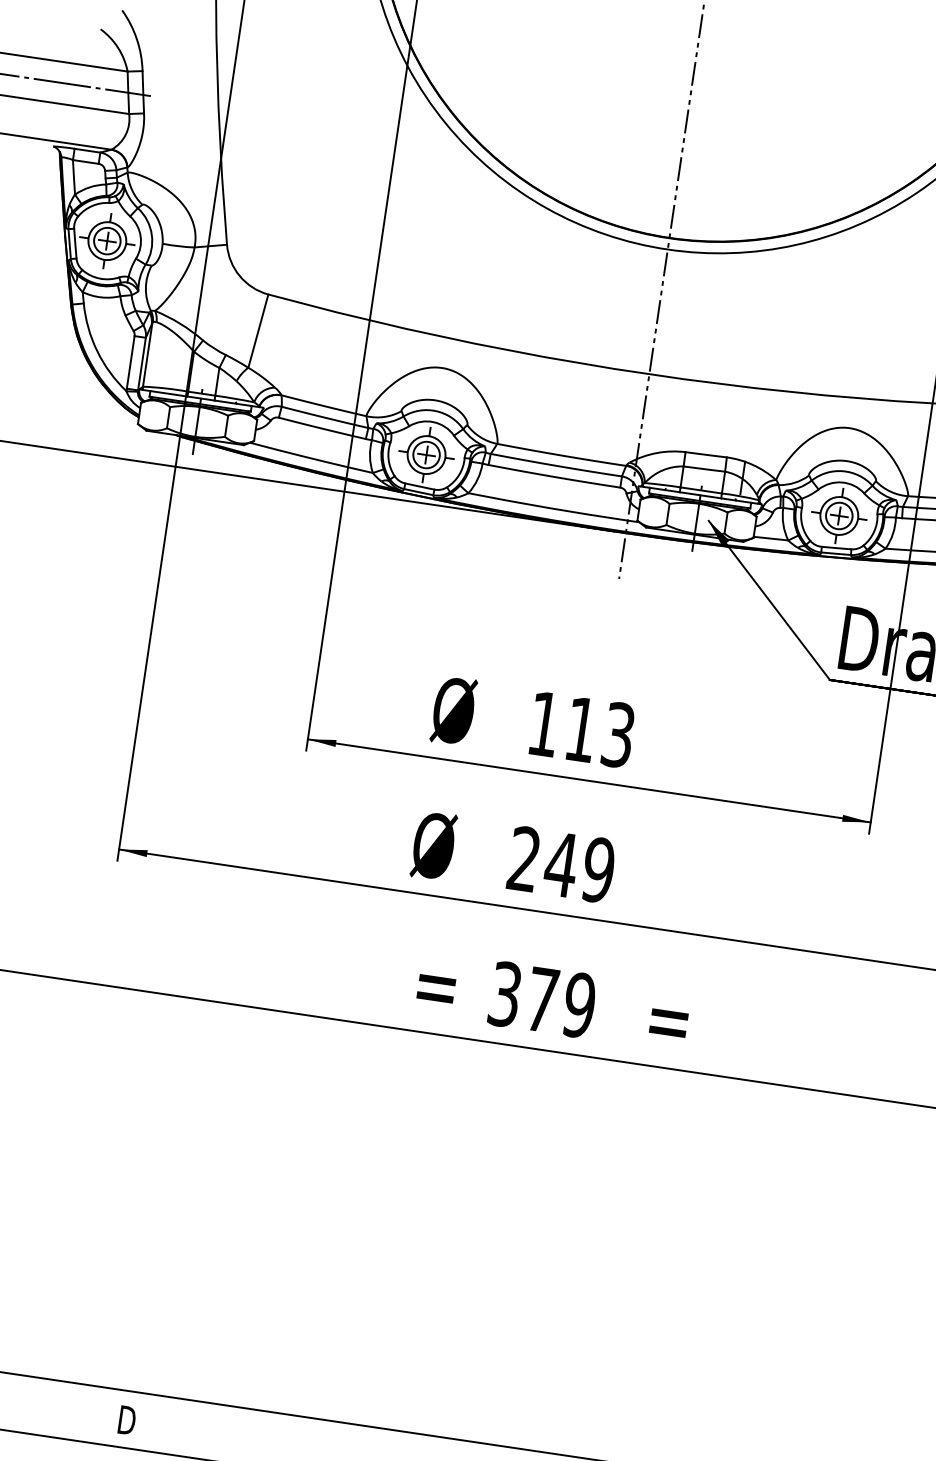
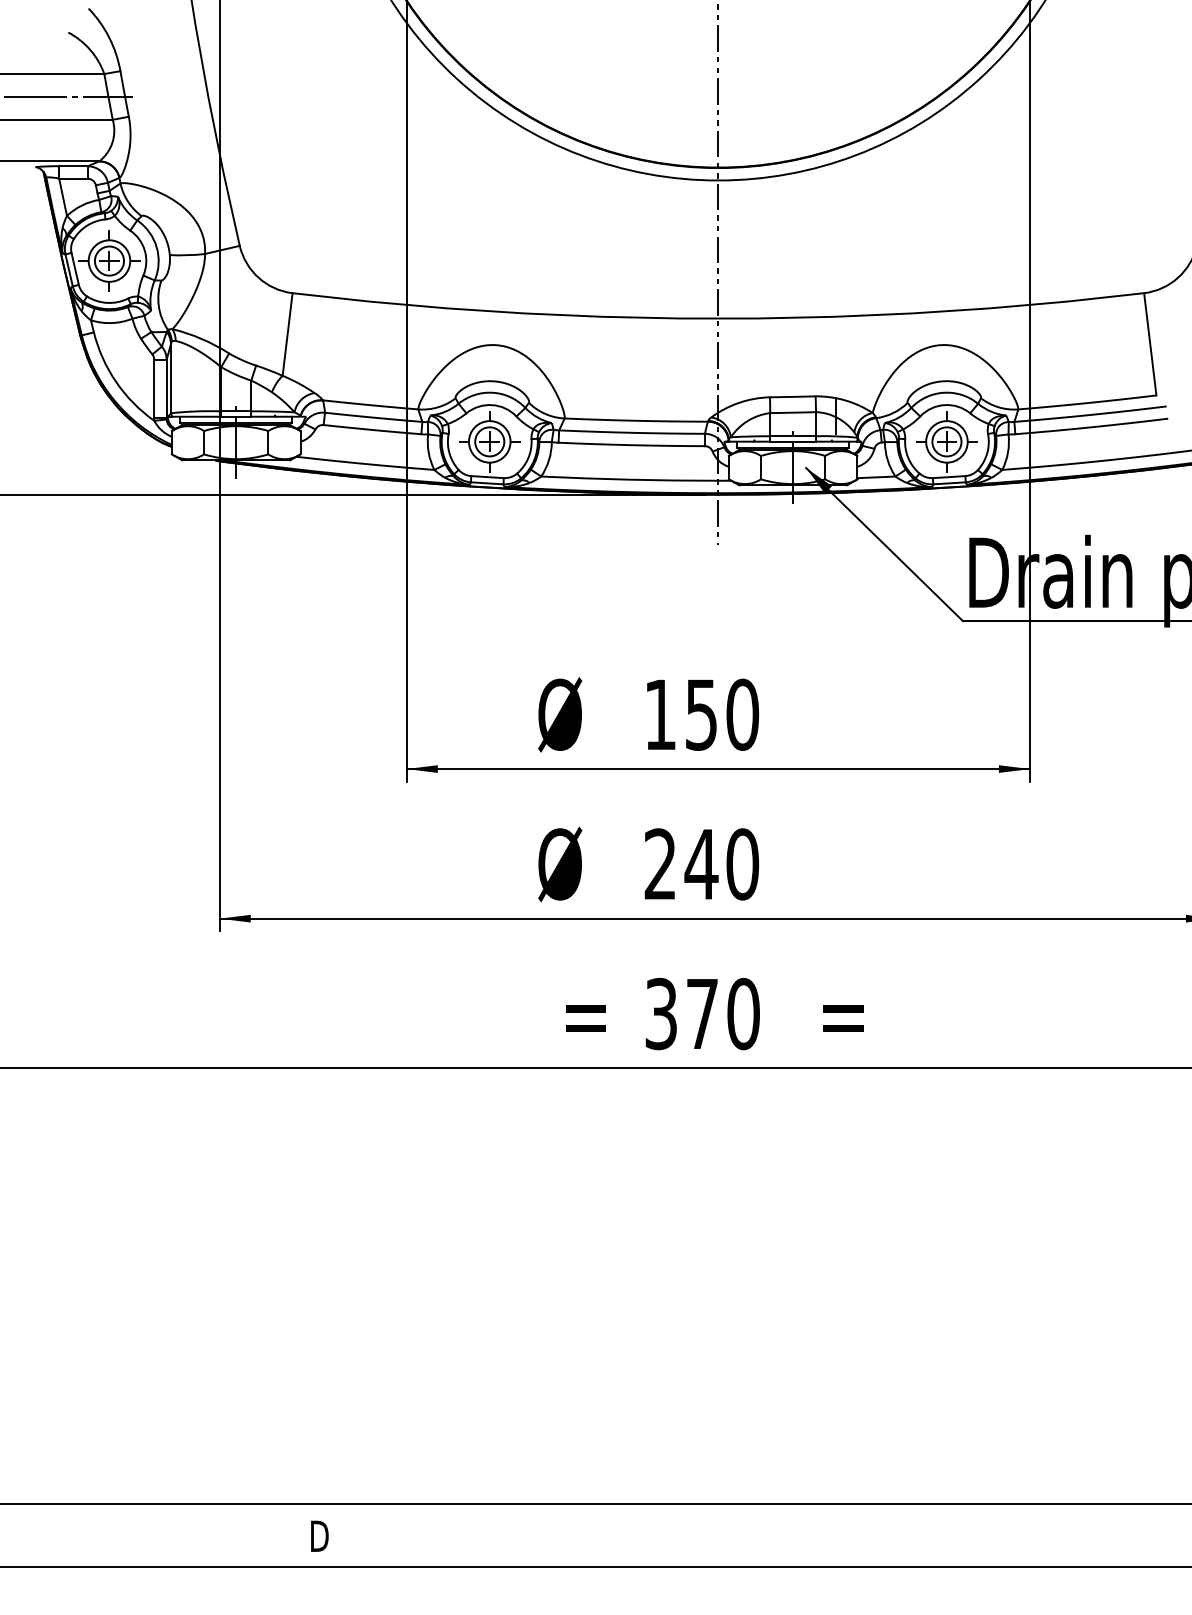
text: (600, 732) -> (722, 714), 113 -> 150
text: (598, 870) -> (742, 864), 249 -> 240
text: (579, 1005) -> (743, 1014), 379 -> 370

